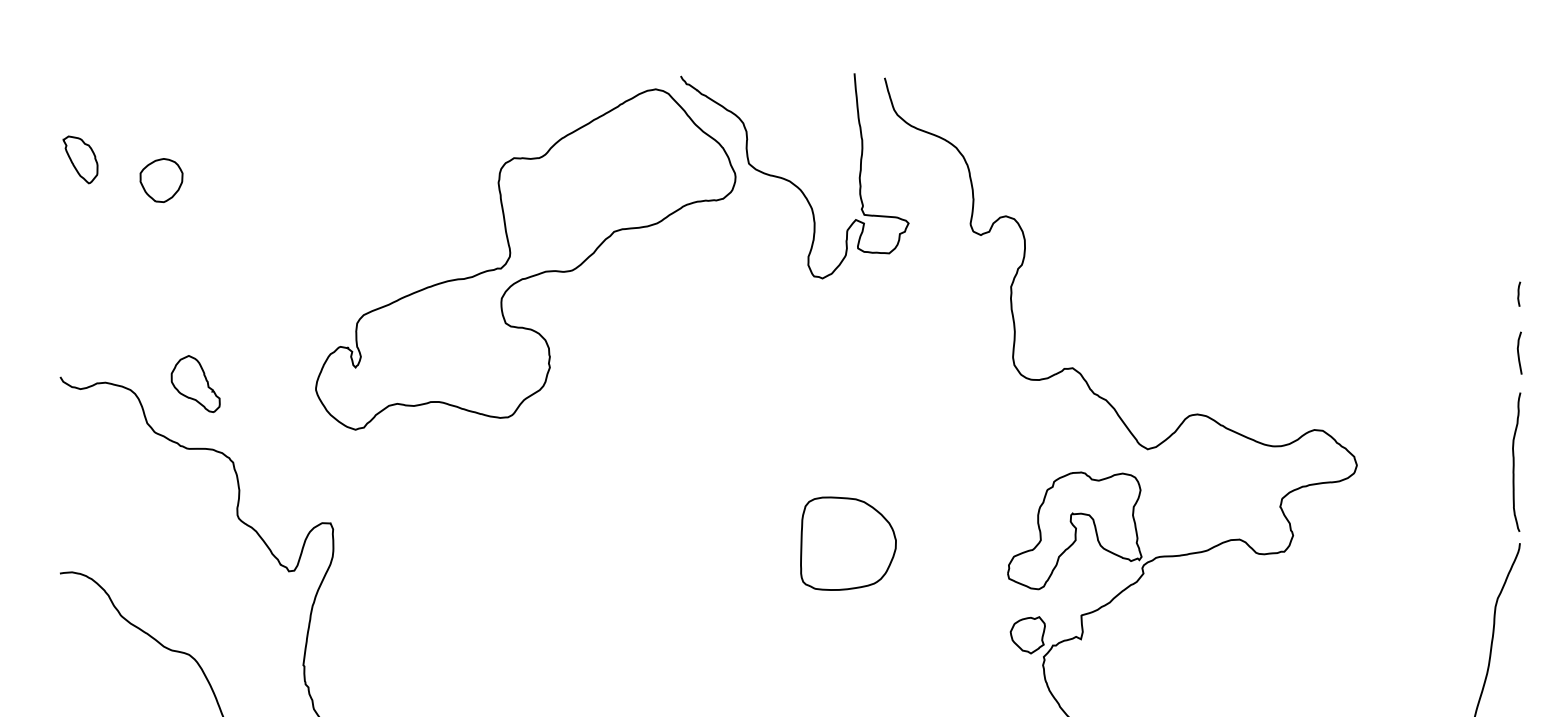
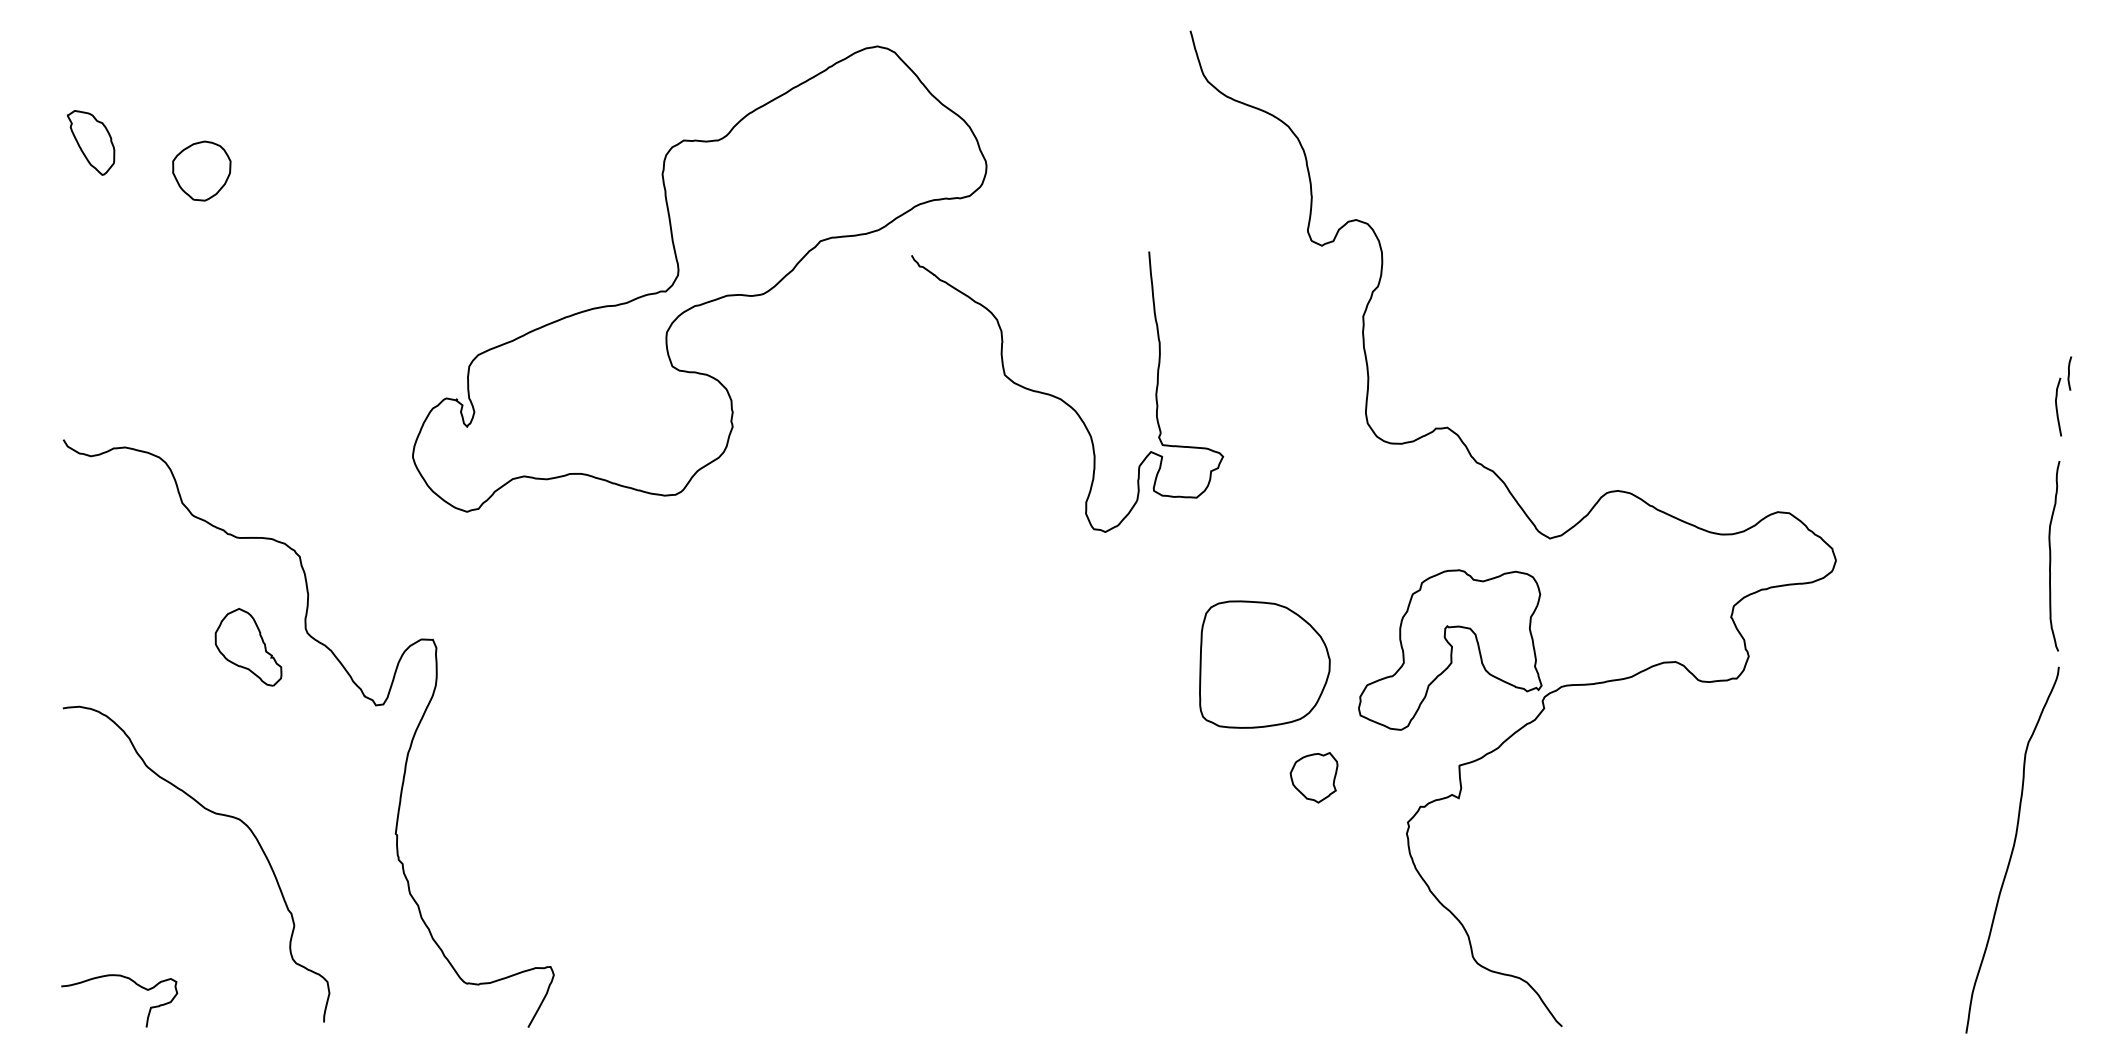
curve: (790, 180) -> (1061, 398), moved
curve: (1518, 294) -> (2069, 373), moved
part: (195, 384) -> (248, 647), moved
part: (848, 543) -> (1264, 664), moved
part: (1027, 635) -> (1313, 777), moved

